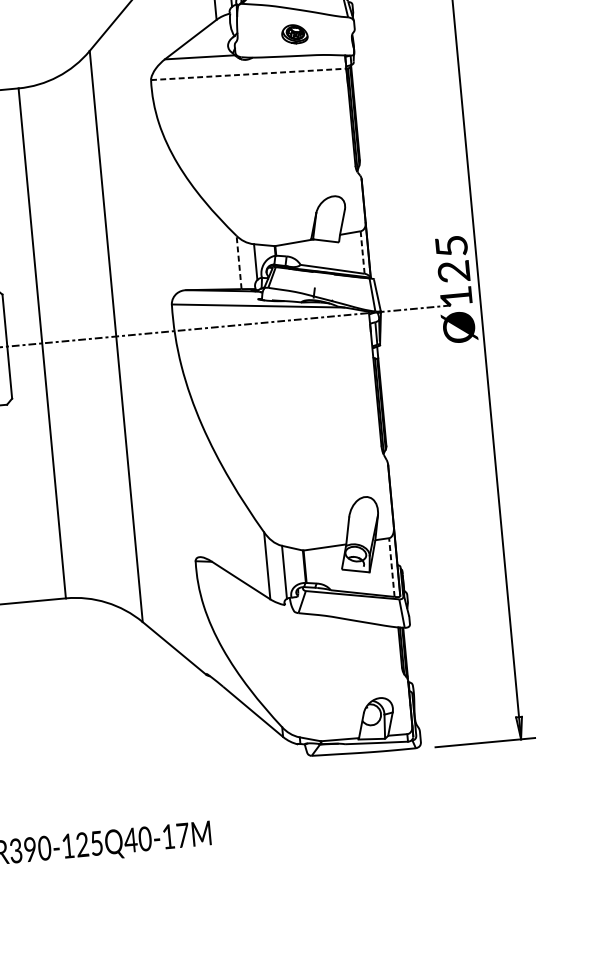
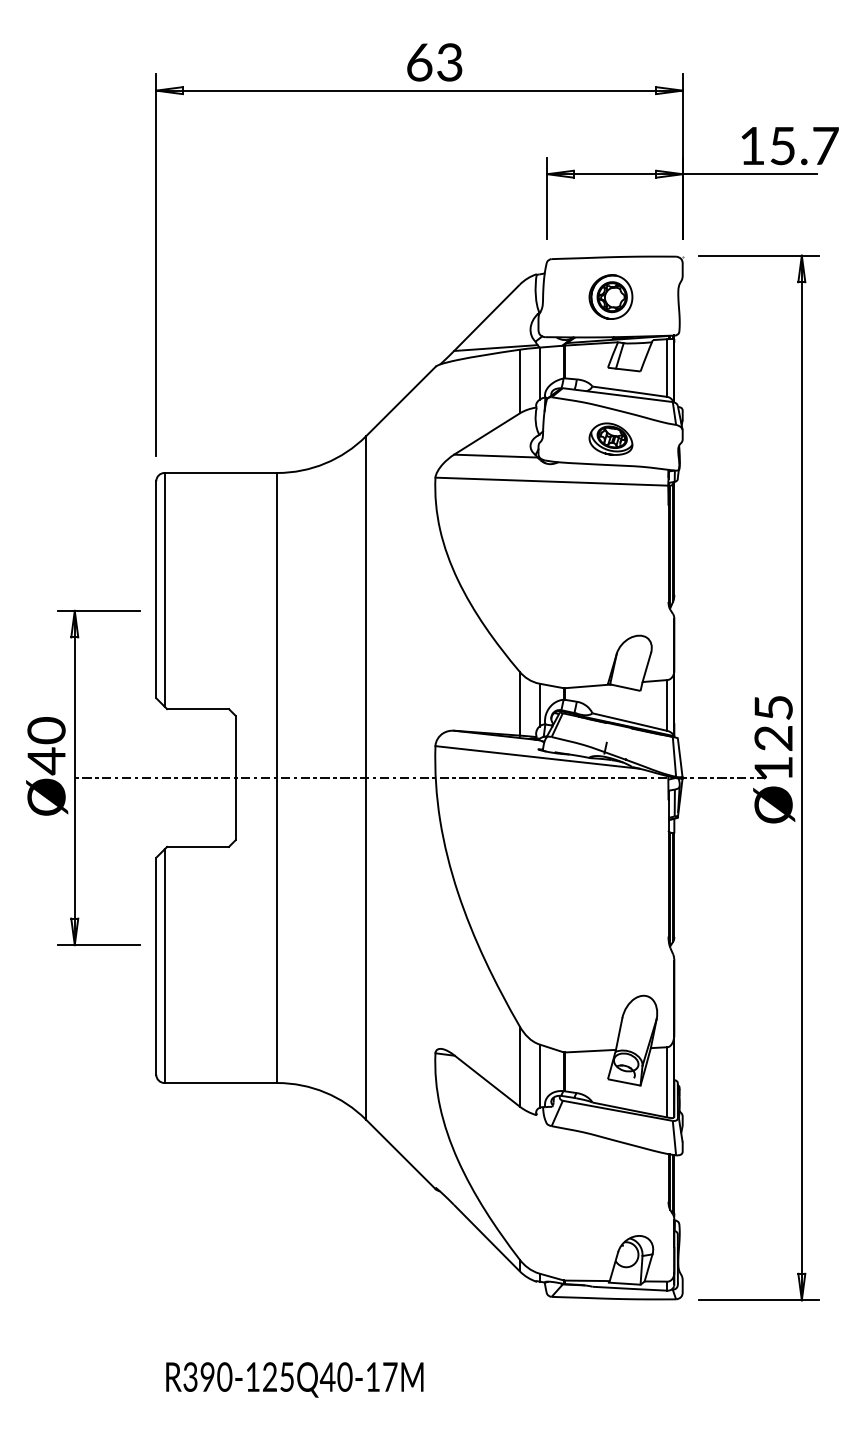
part: (294, 33) -> (610, 438), size x1.43
line: (249, 74) -> (552, 481), dashed -> solid
line: (362, 252) -> (667, 705), dashed -> solid
line: (238, 262) -> (519, 703), dashed -> solid
line: (391, 566) -> (667, 1081), dashed -> solid

